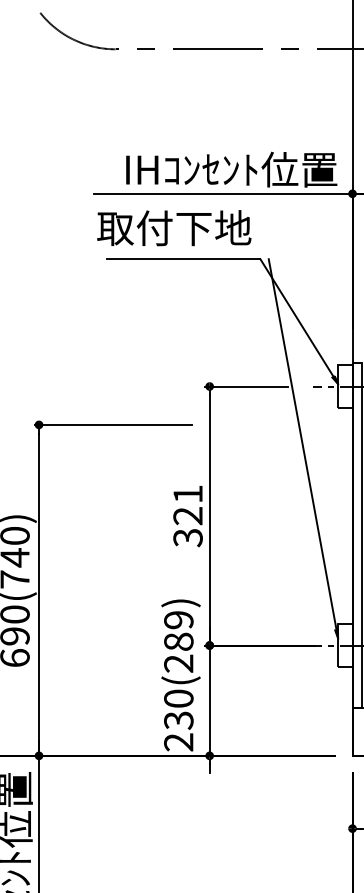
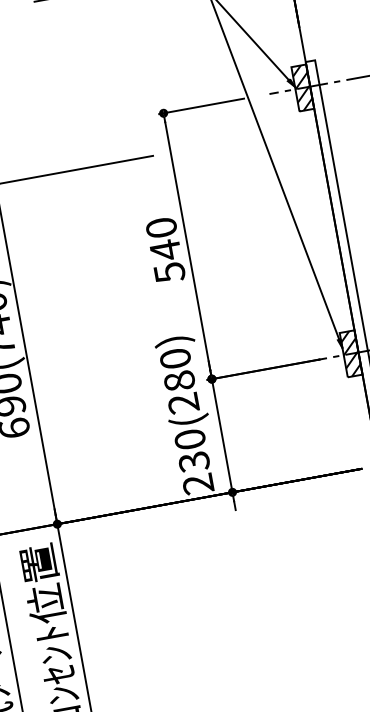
hatch: (345, 386) -> (302, 87), added
text: (187, 516) -> (165, 250), 321 -> 540
text: (178, 620) -> (175, 359), 230(289) -> 230(280)
hatch: (345, 645) -> (351, 353), added

